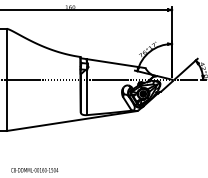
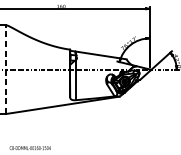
line: (6, 79) -> (5, 69), solid -> dashed

